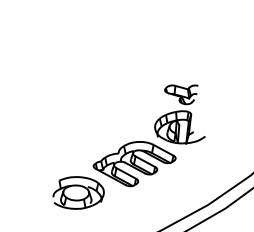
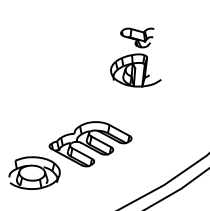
part: (179, 114) -> (135, 57), moved

